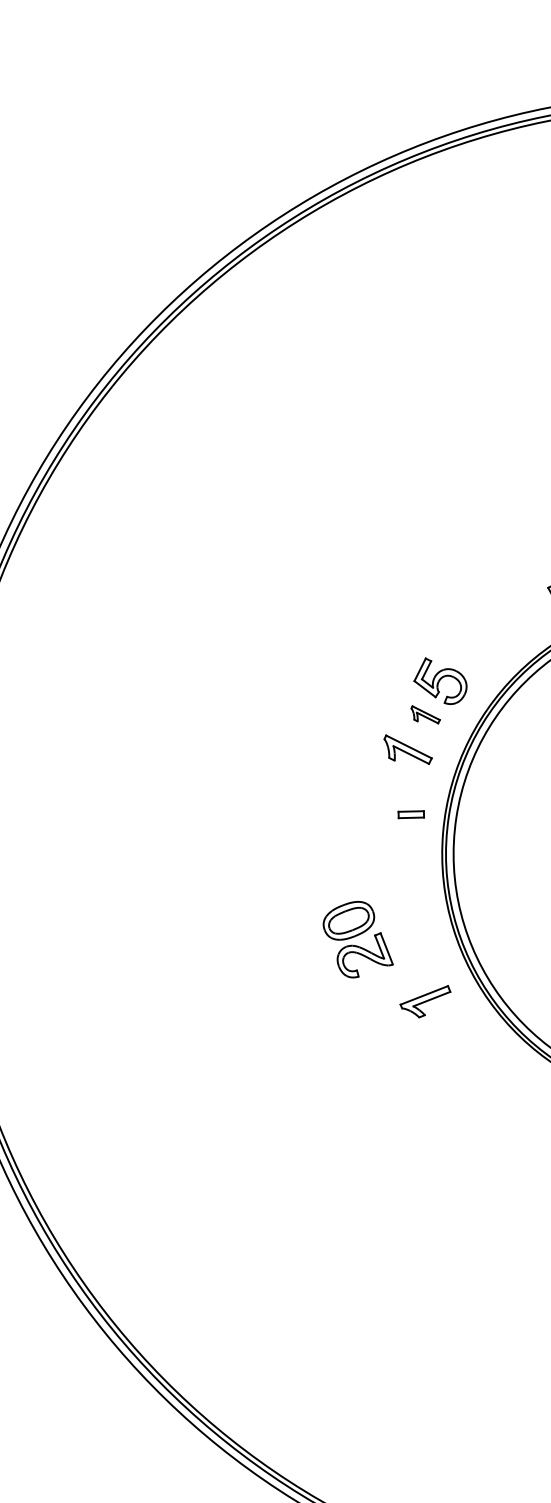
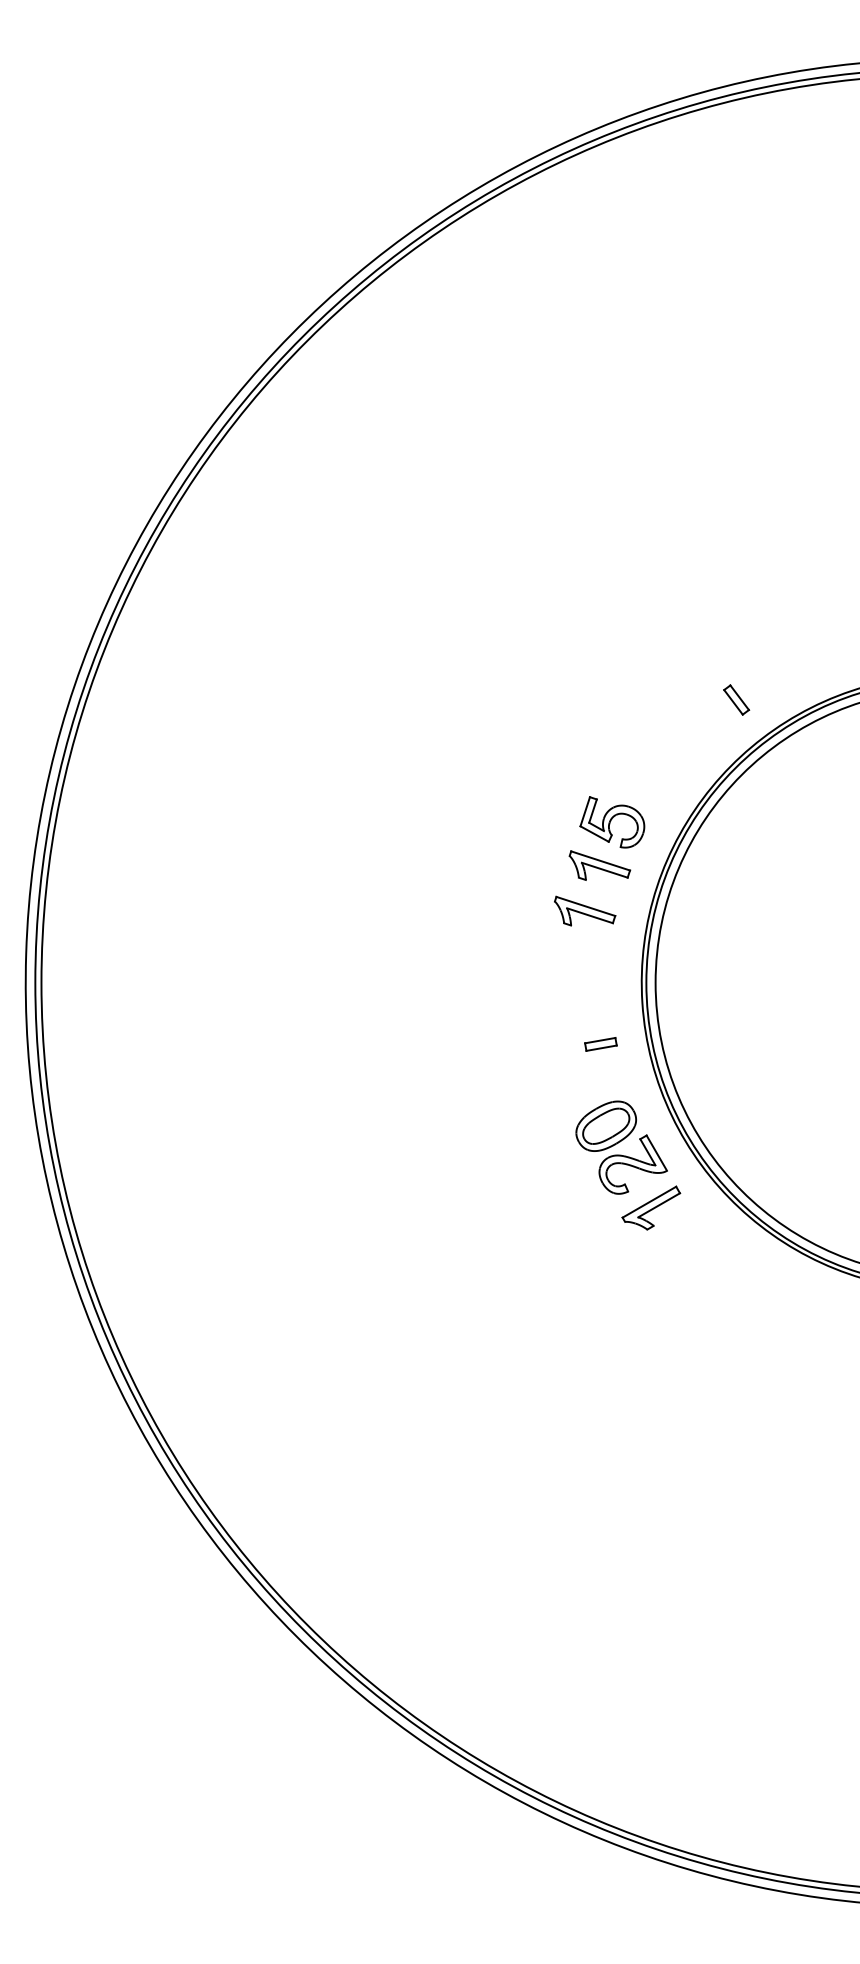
part: (425, 715) -> (599, 865), size x1.67
part: (410, 814) -> (600, 1044), moved
part: (358, 939) -> (621, 1147), moved

